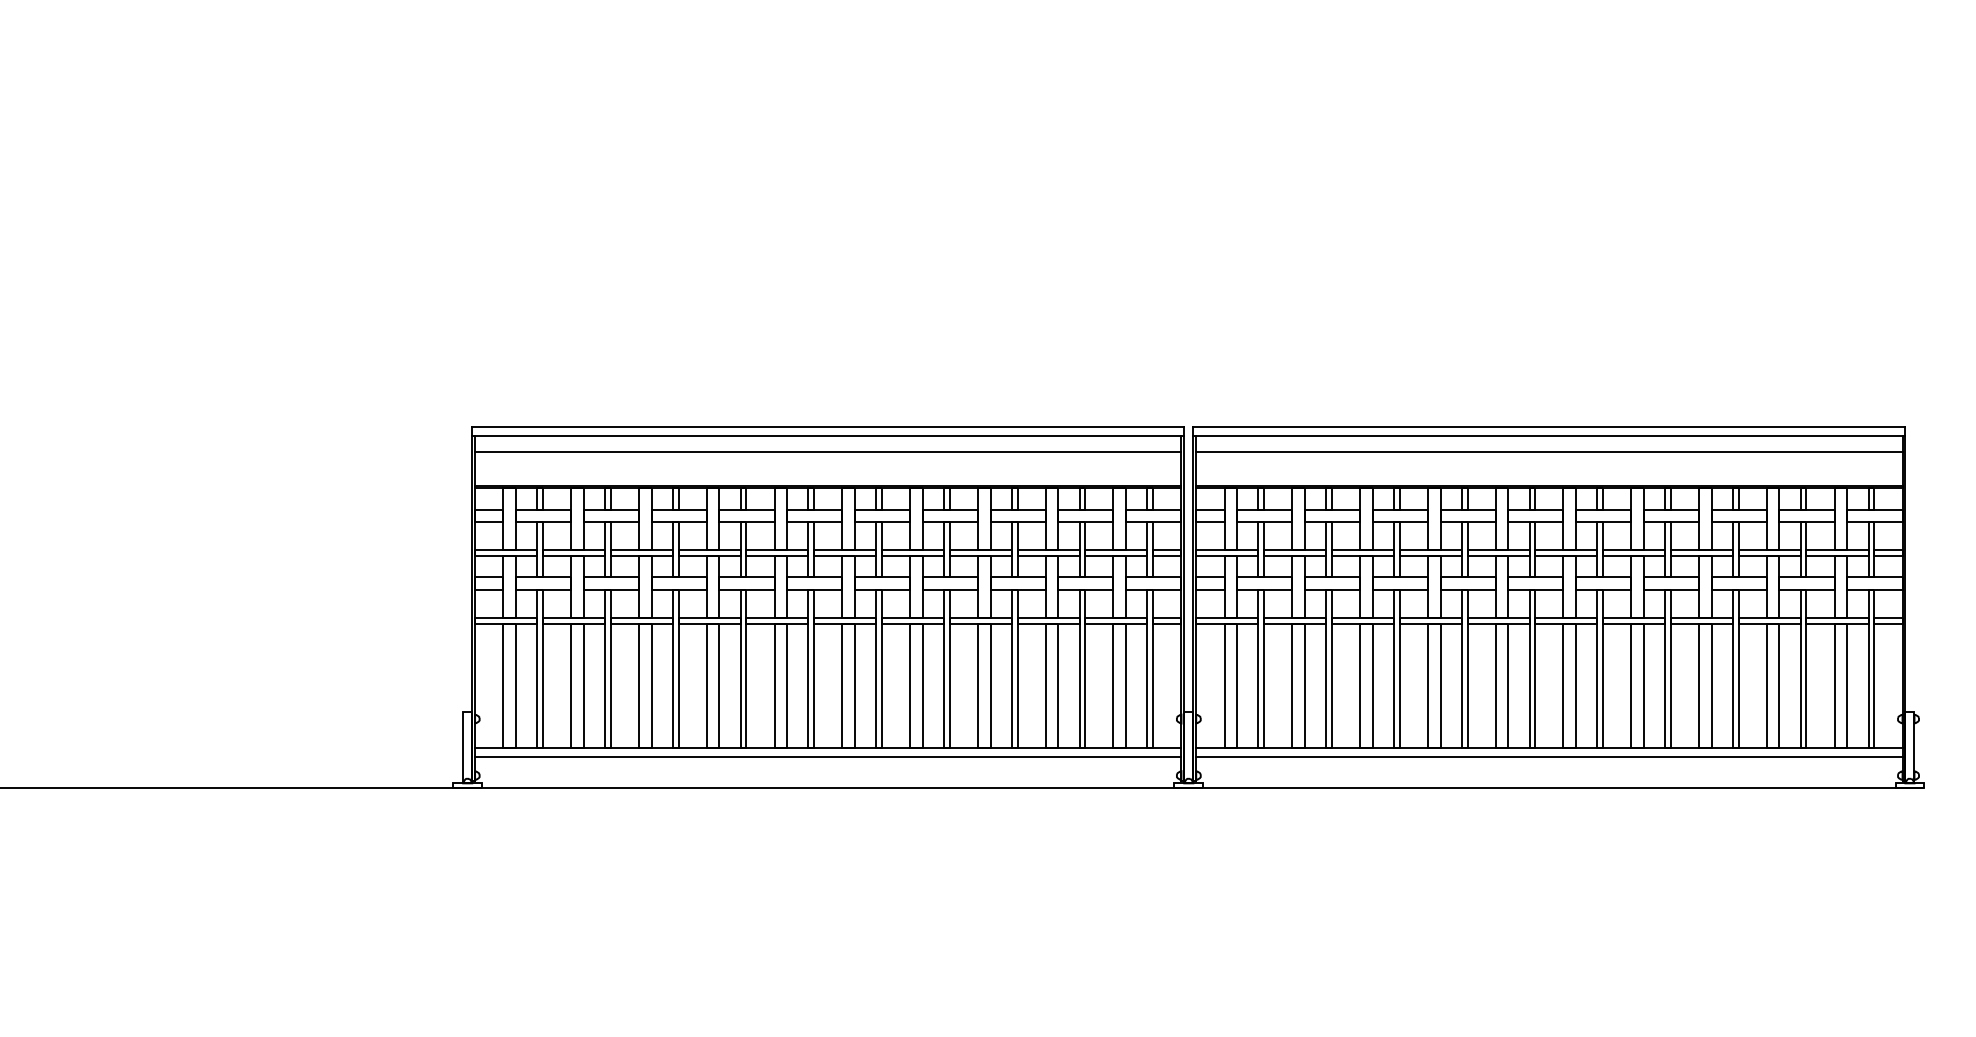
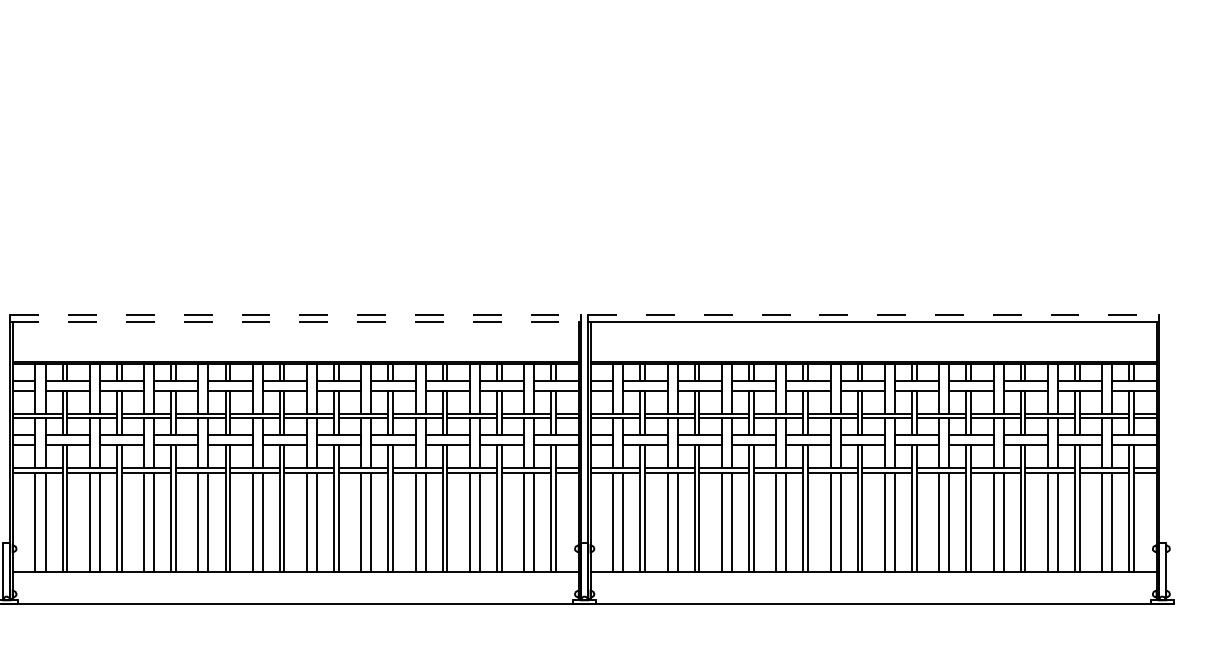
line: (828, 427) -> (295, 315), solid -> dashed
line: (1549, 427) -> (873, 315), solid -> dashed
line: (828, 436) -> (295, 322), solid -> dashed
line: (828, 451) -> (295, 334), removed
line: (1549, 451) -> (873, 334), removed
line: (828, 757) -> (295, 579), removed
line: (1549, 757) -> (873, 579), removed

